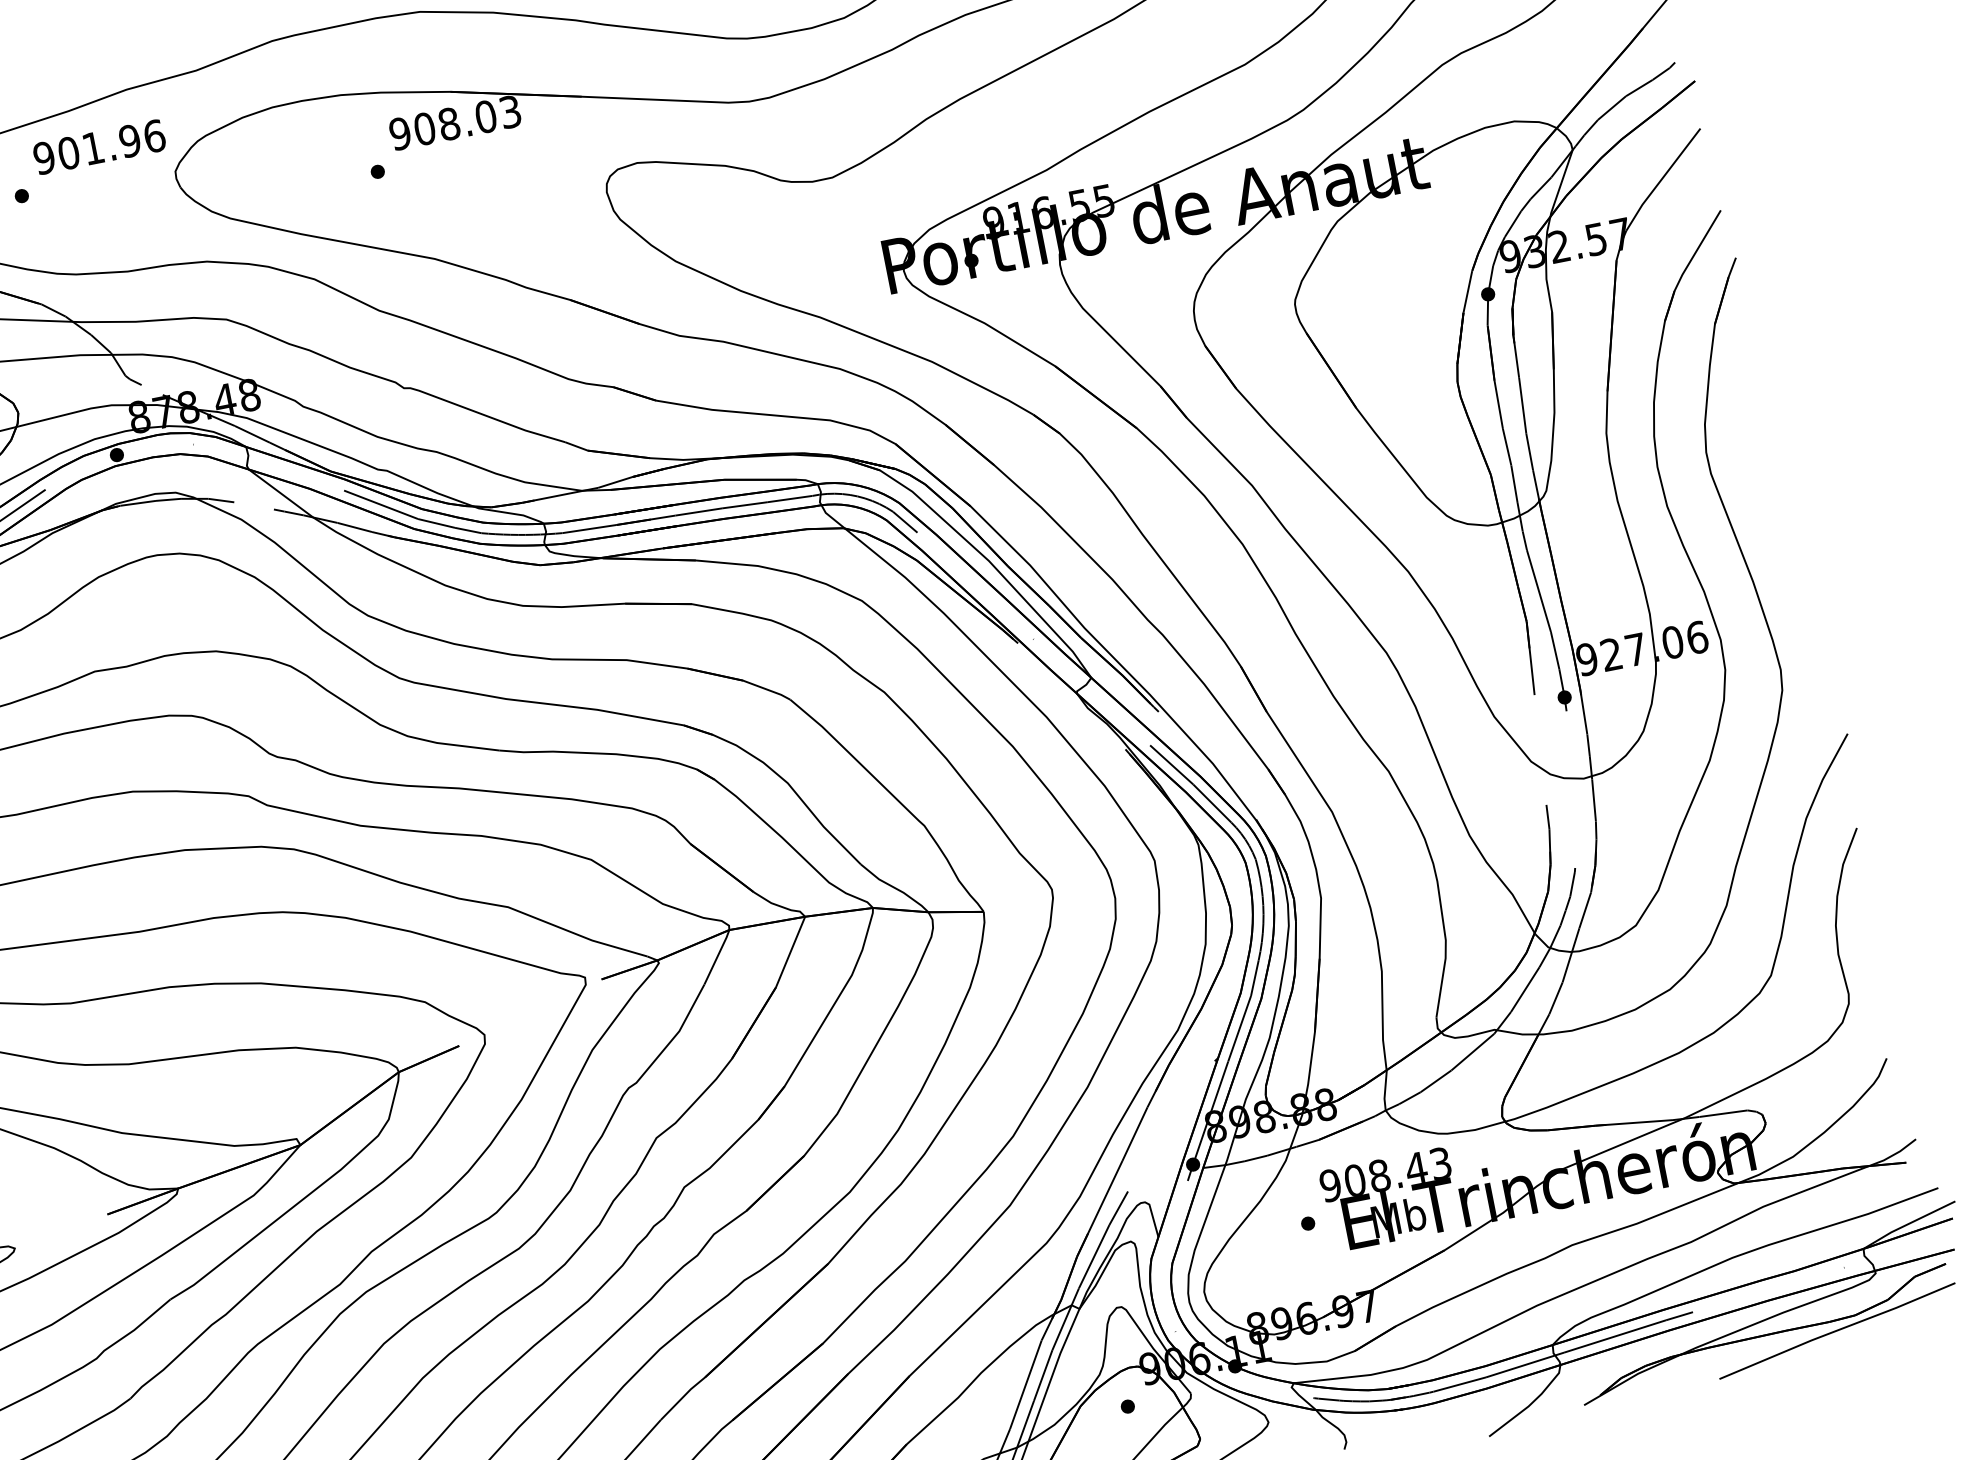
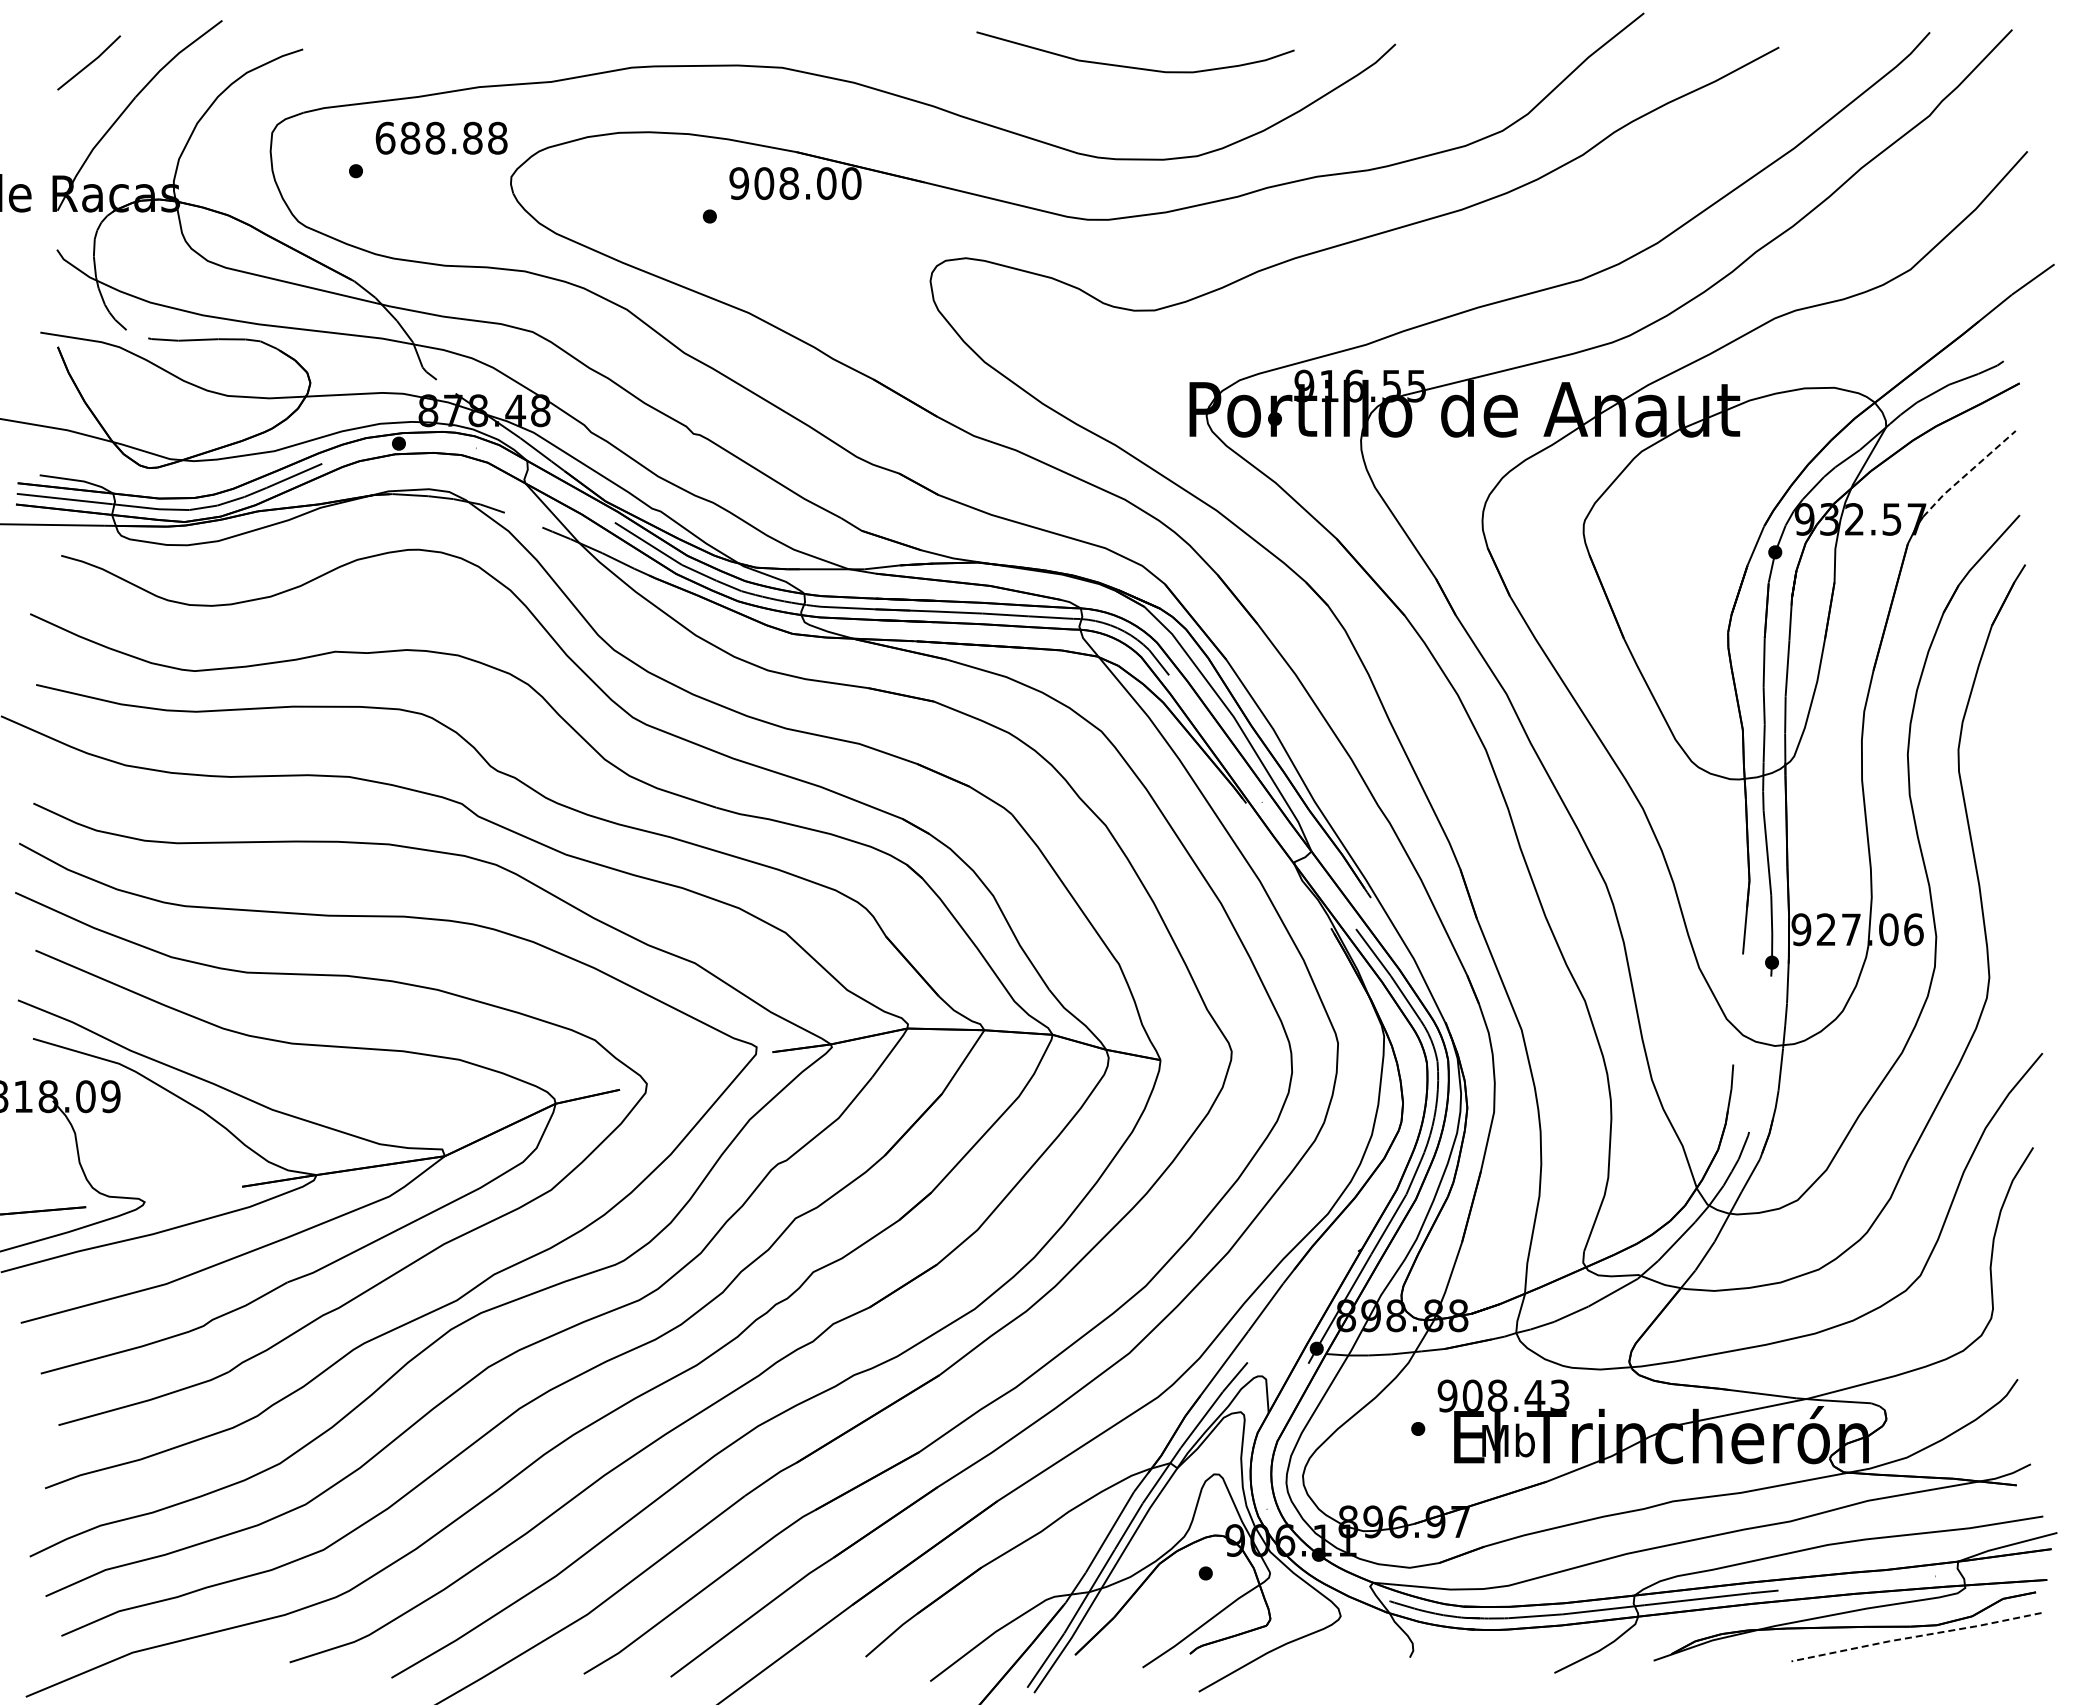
text: (510, 111) -> (851, 183), 908.03 -> 908.00
text: (99, 146) -> (441, 137), 901.96 -> 688.88
line: (1661, 179) -> (1967, 473), solid -> dashed
line: (1837, 1330) -> (1916, 1636), solid -> dashed

